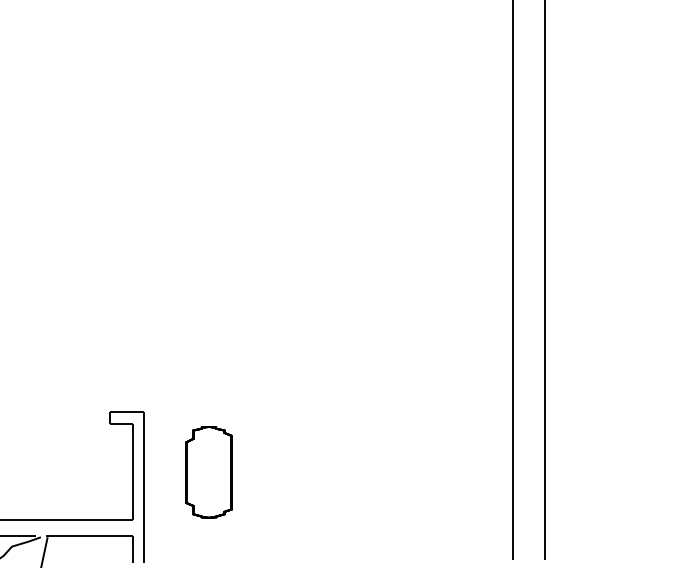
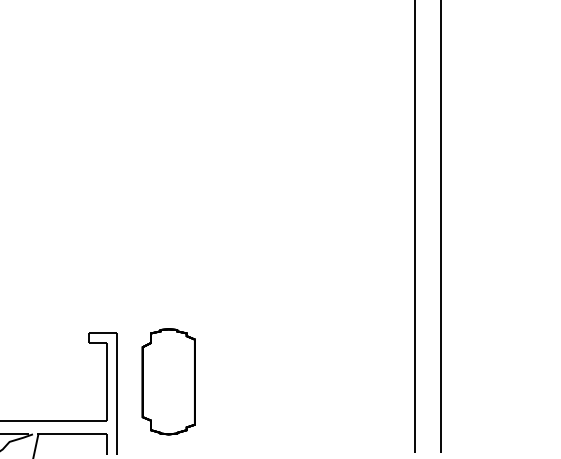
part: (208, 472) -> (168, 381), size x1.43

